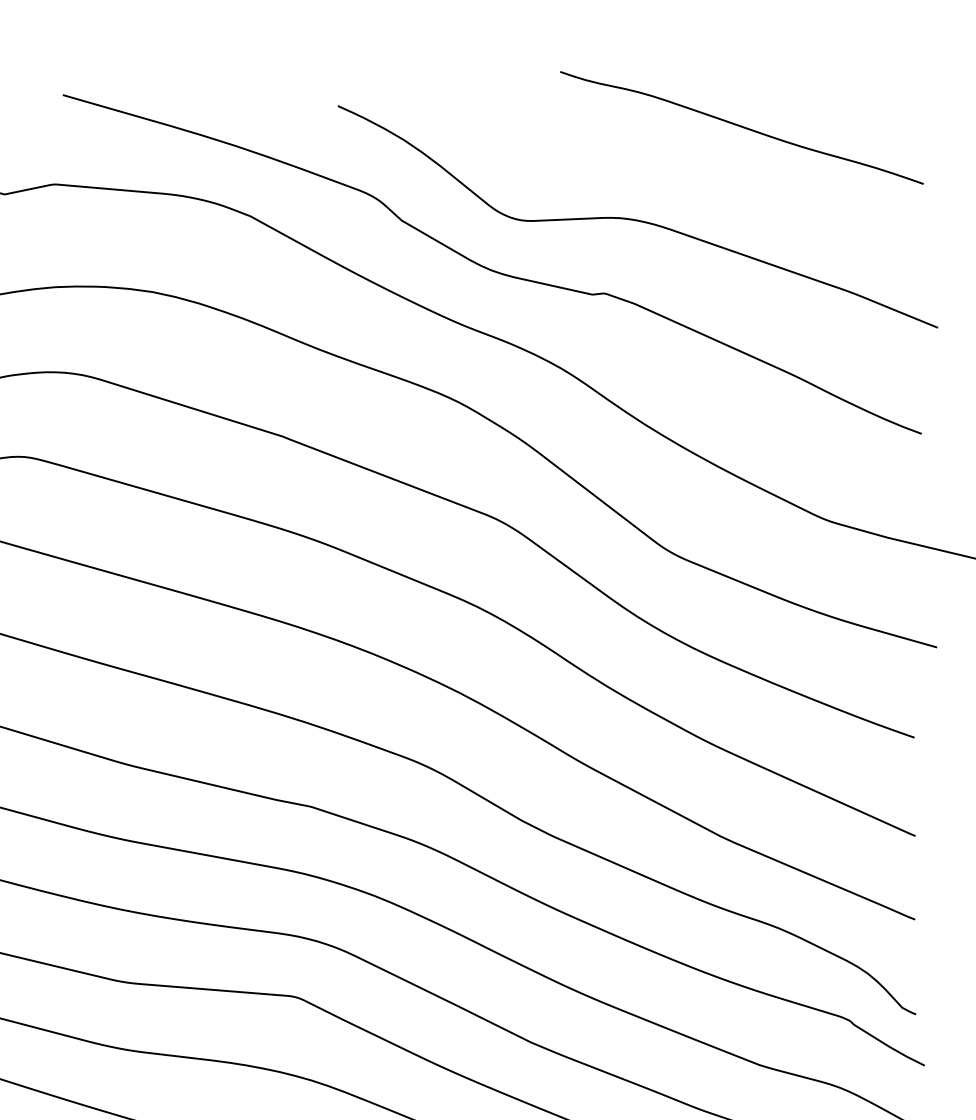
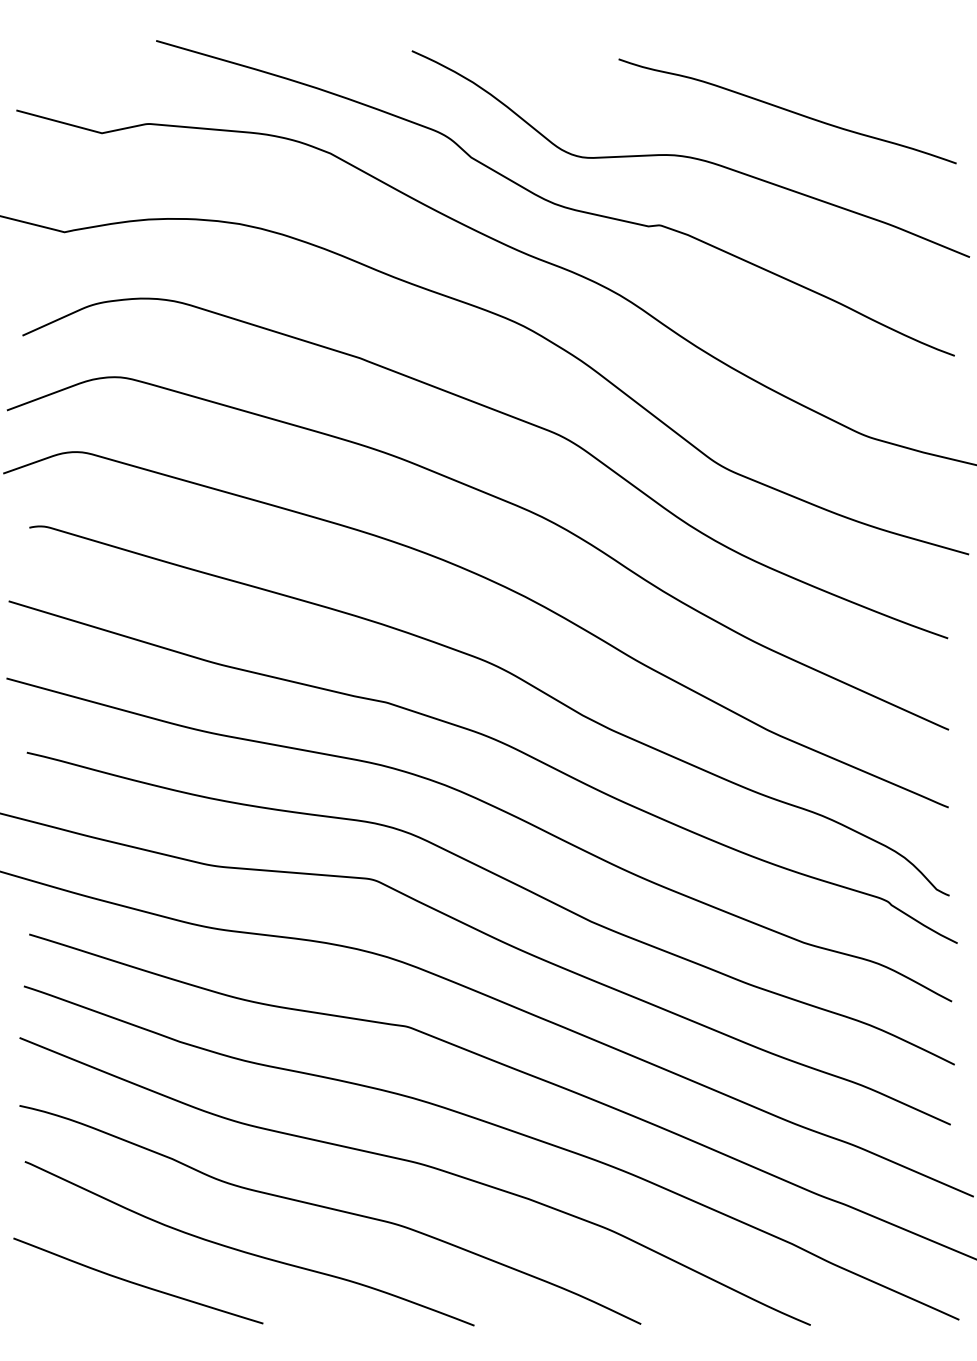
curve: (741, 128) -> (787, 111), moved

